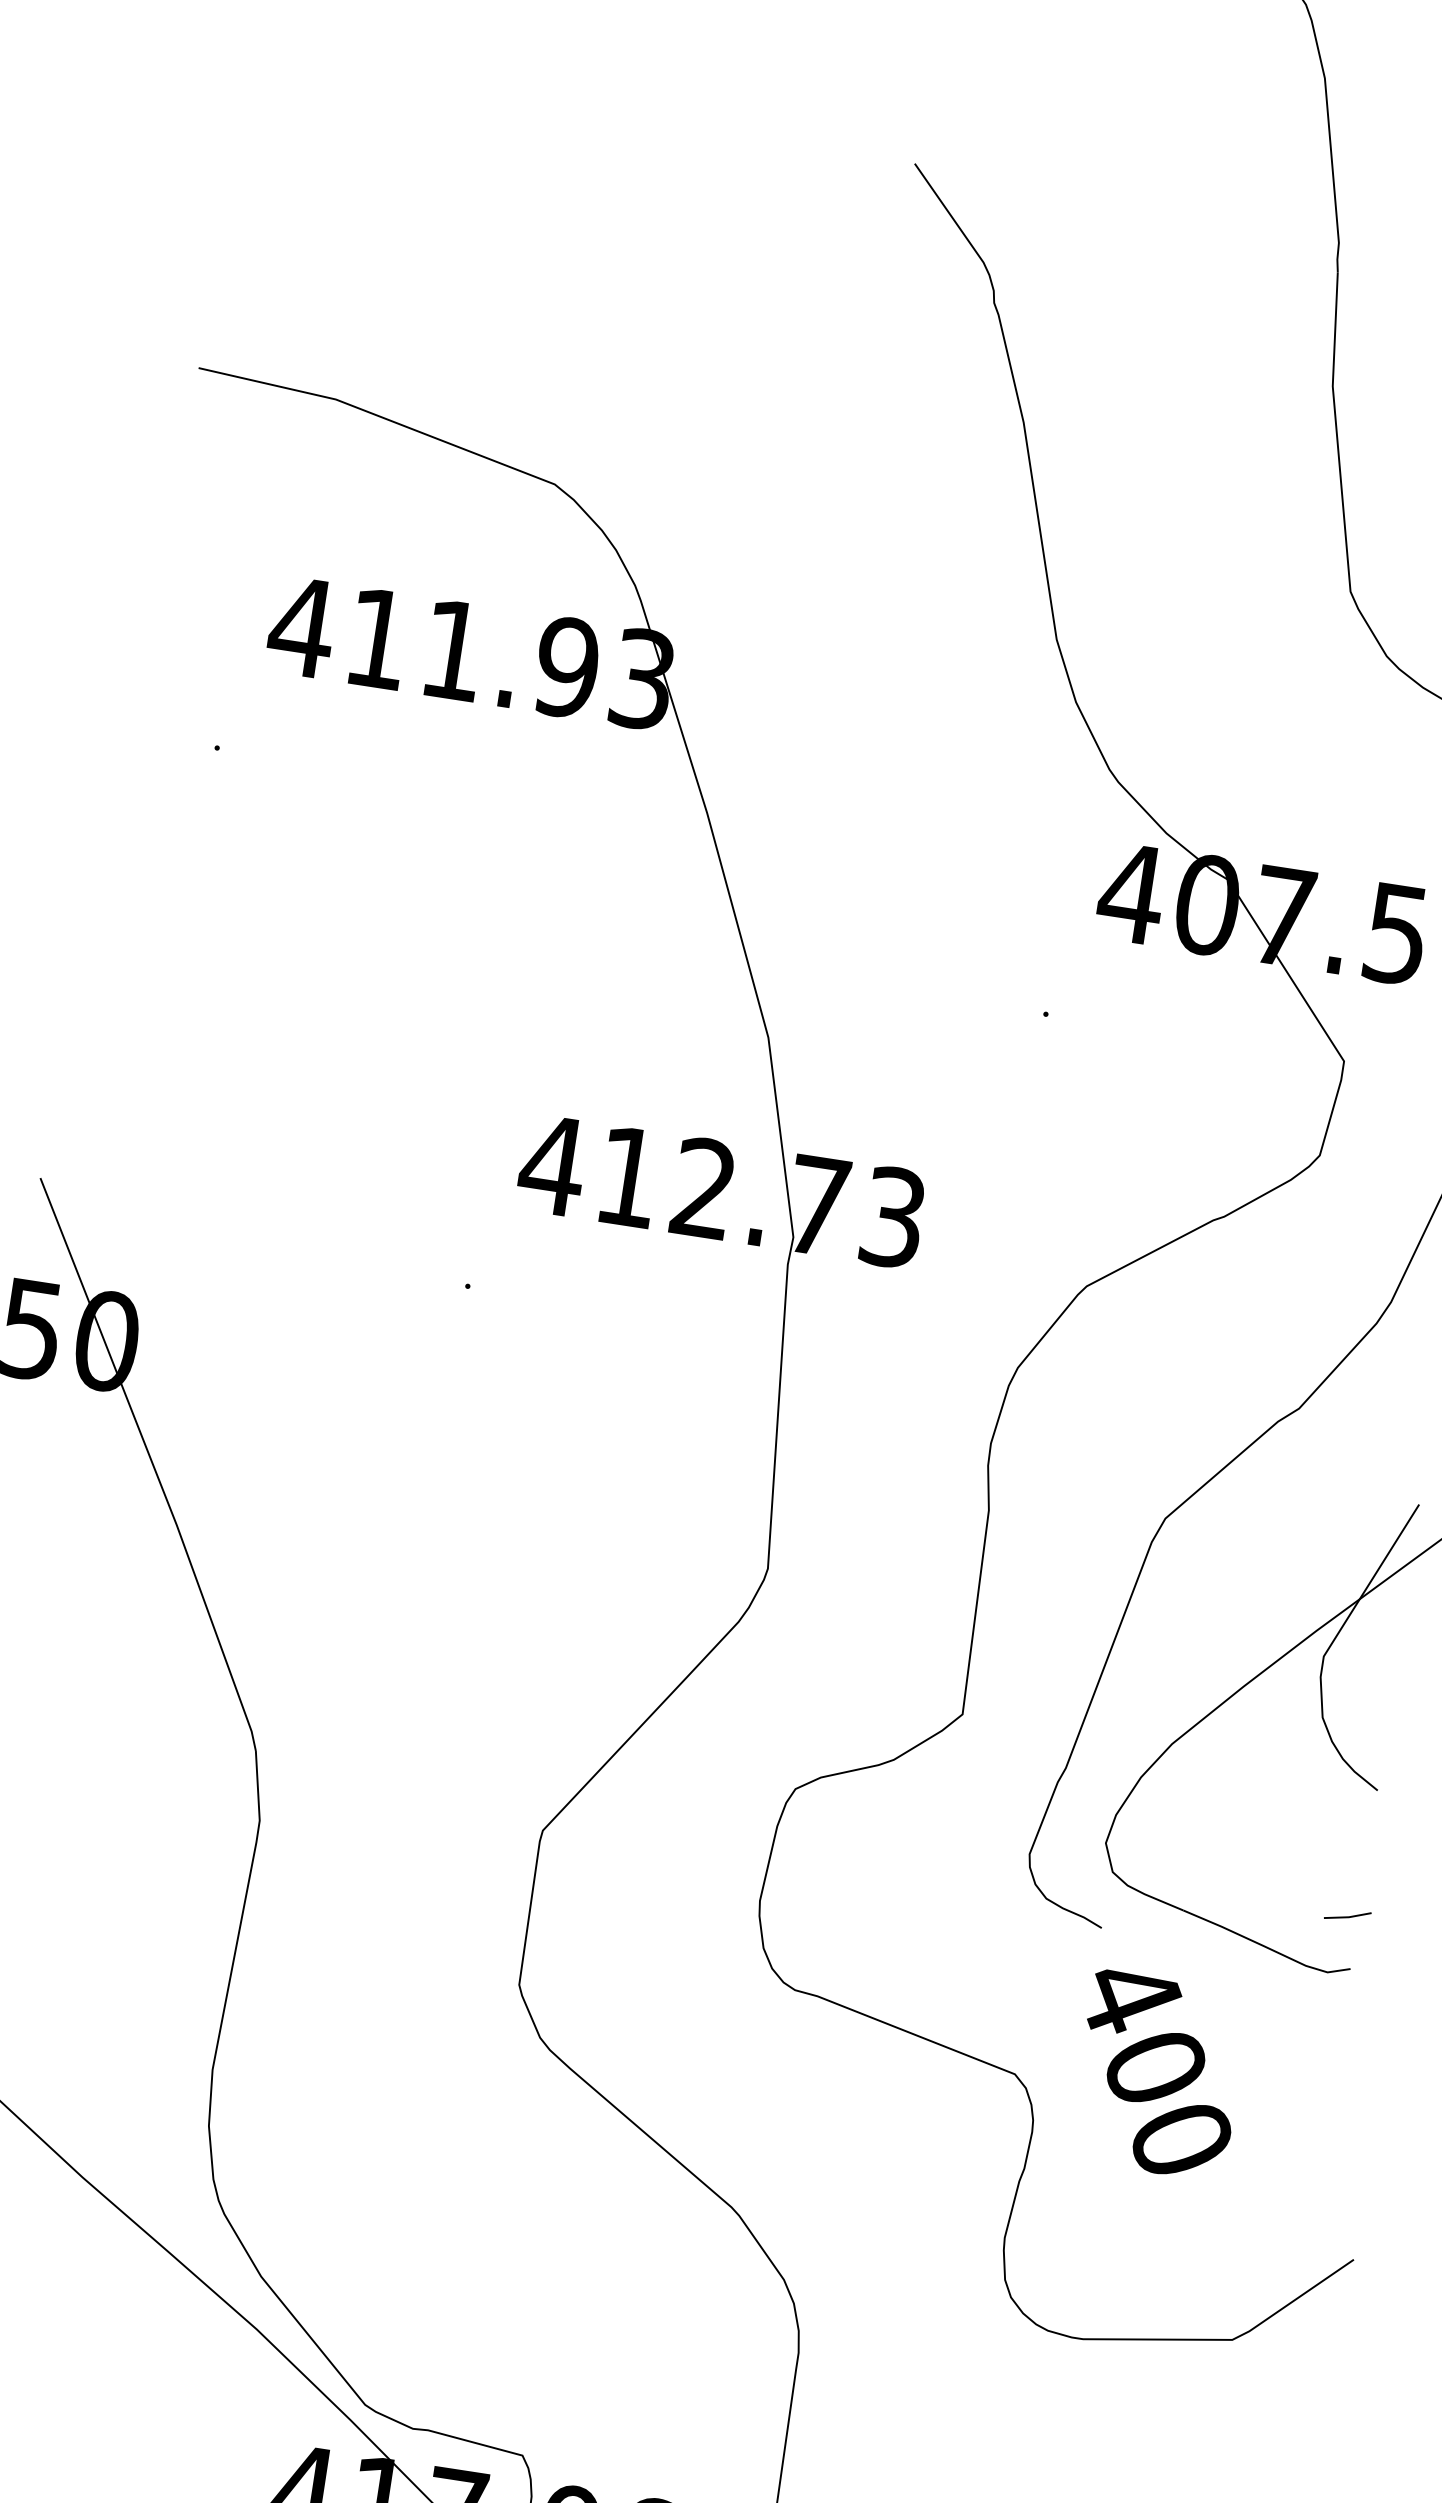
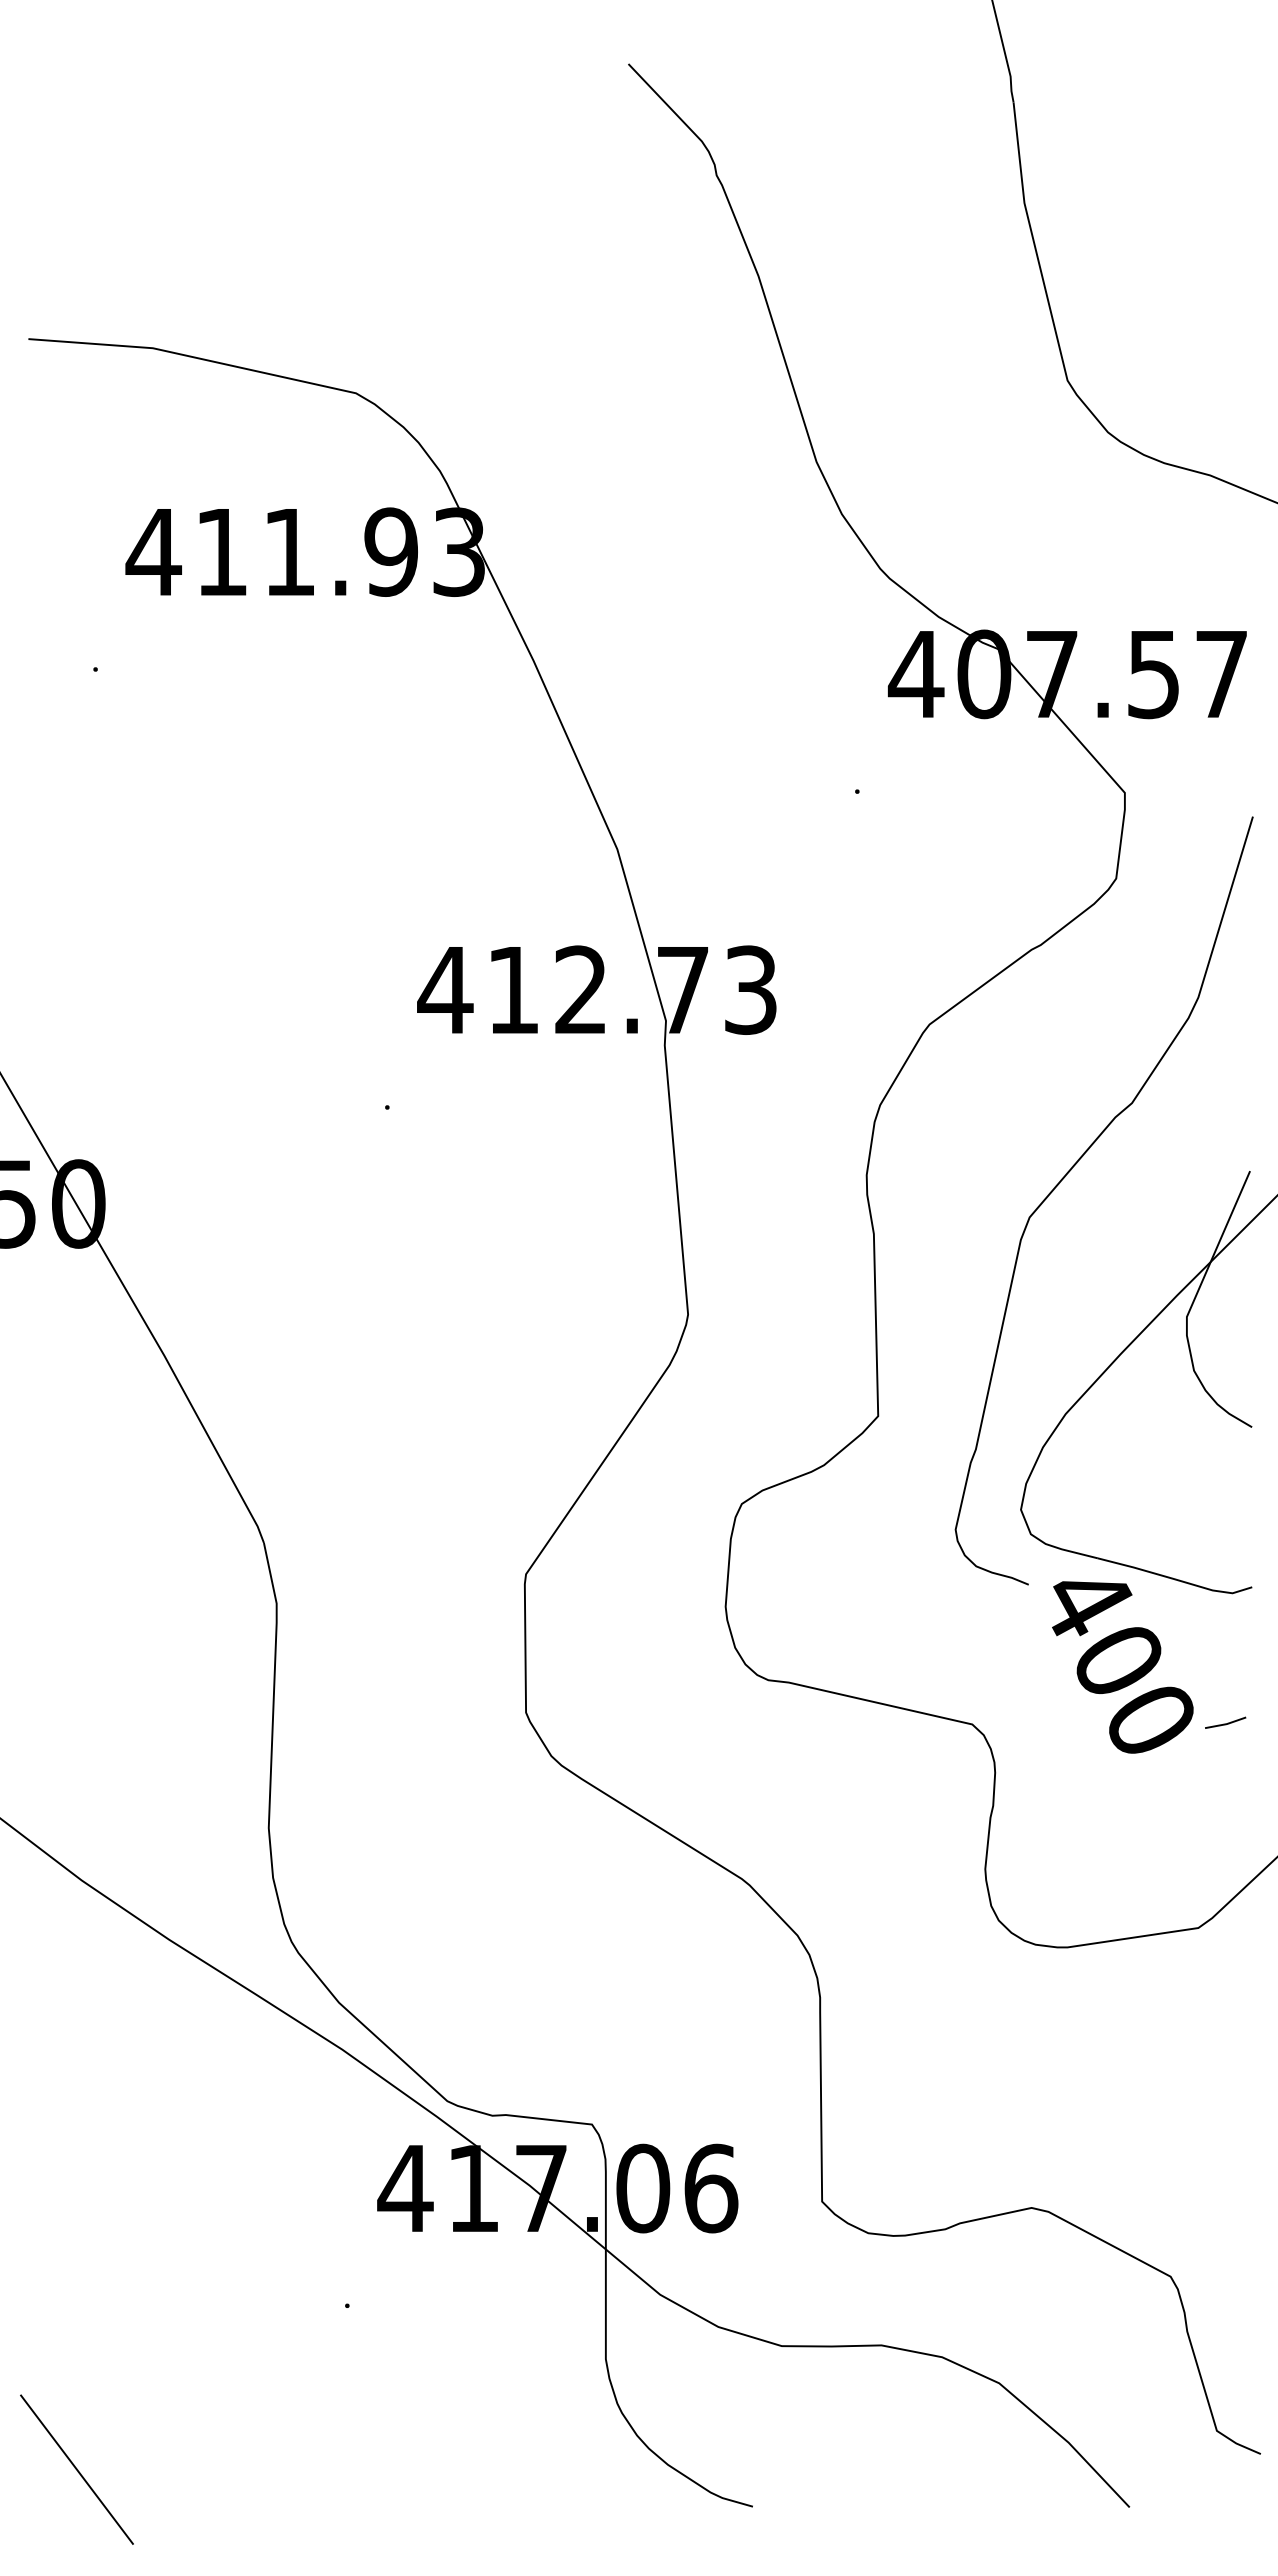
line: (1347, 1916) -> (1225, 1723), moved
text: (1158, 2075) -> (1122, 1667), moved

